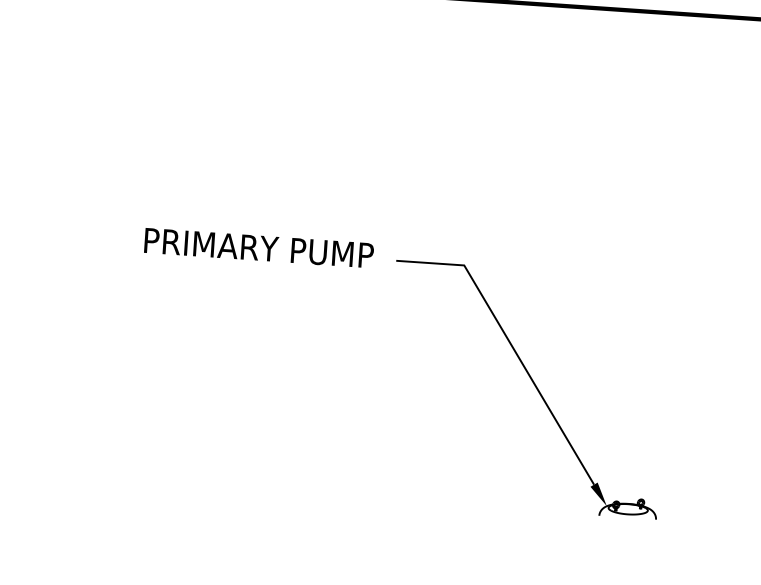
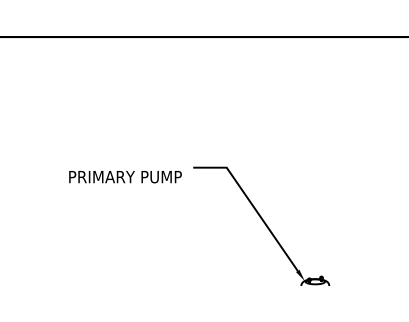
text: (259, 249) -> (125, 177), moved

